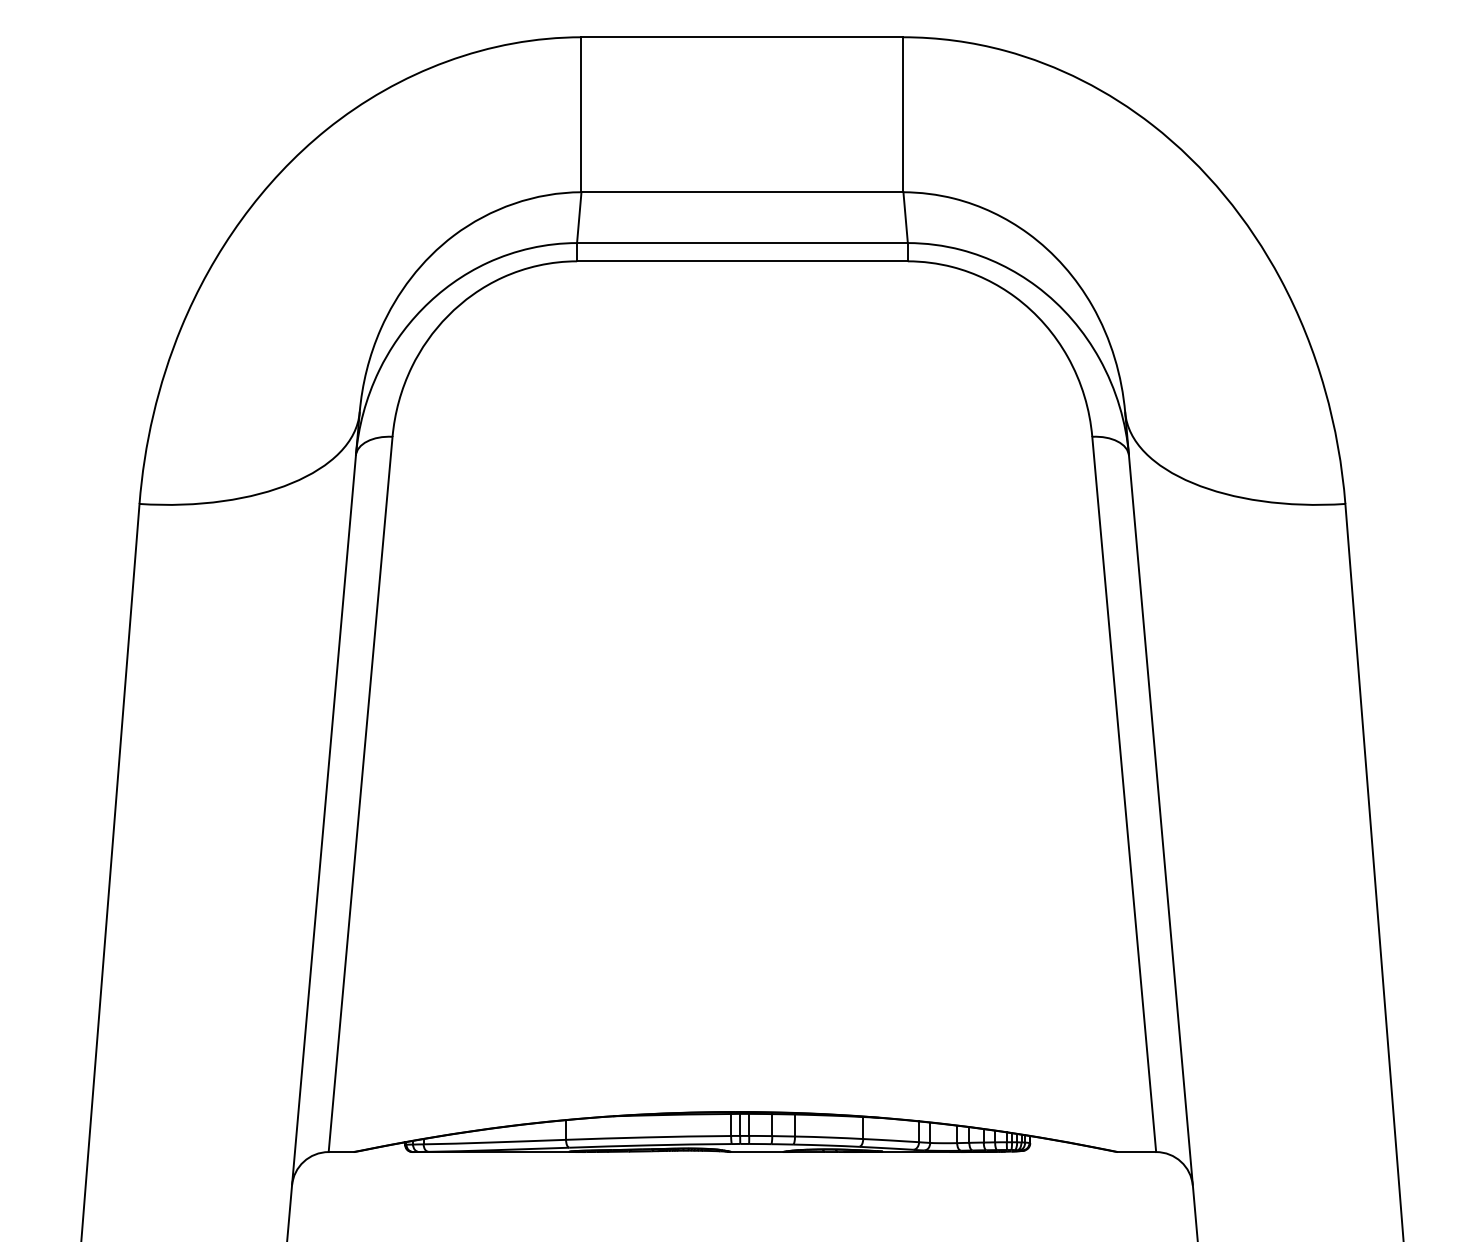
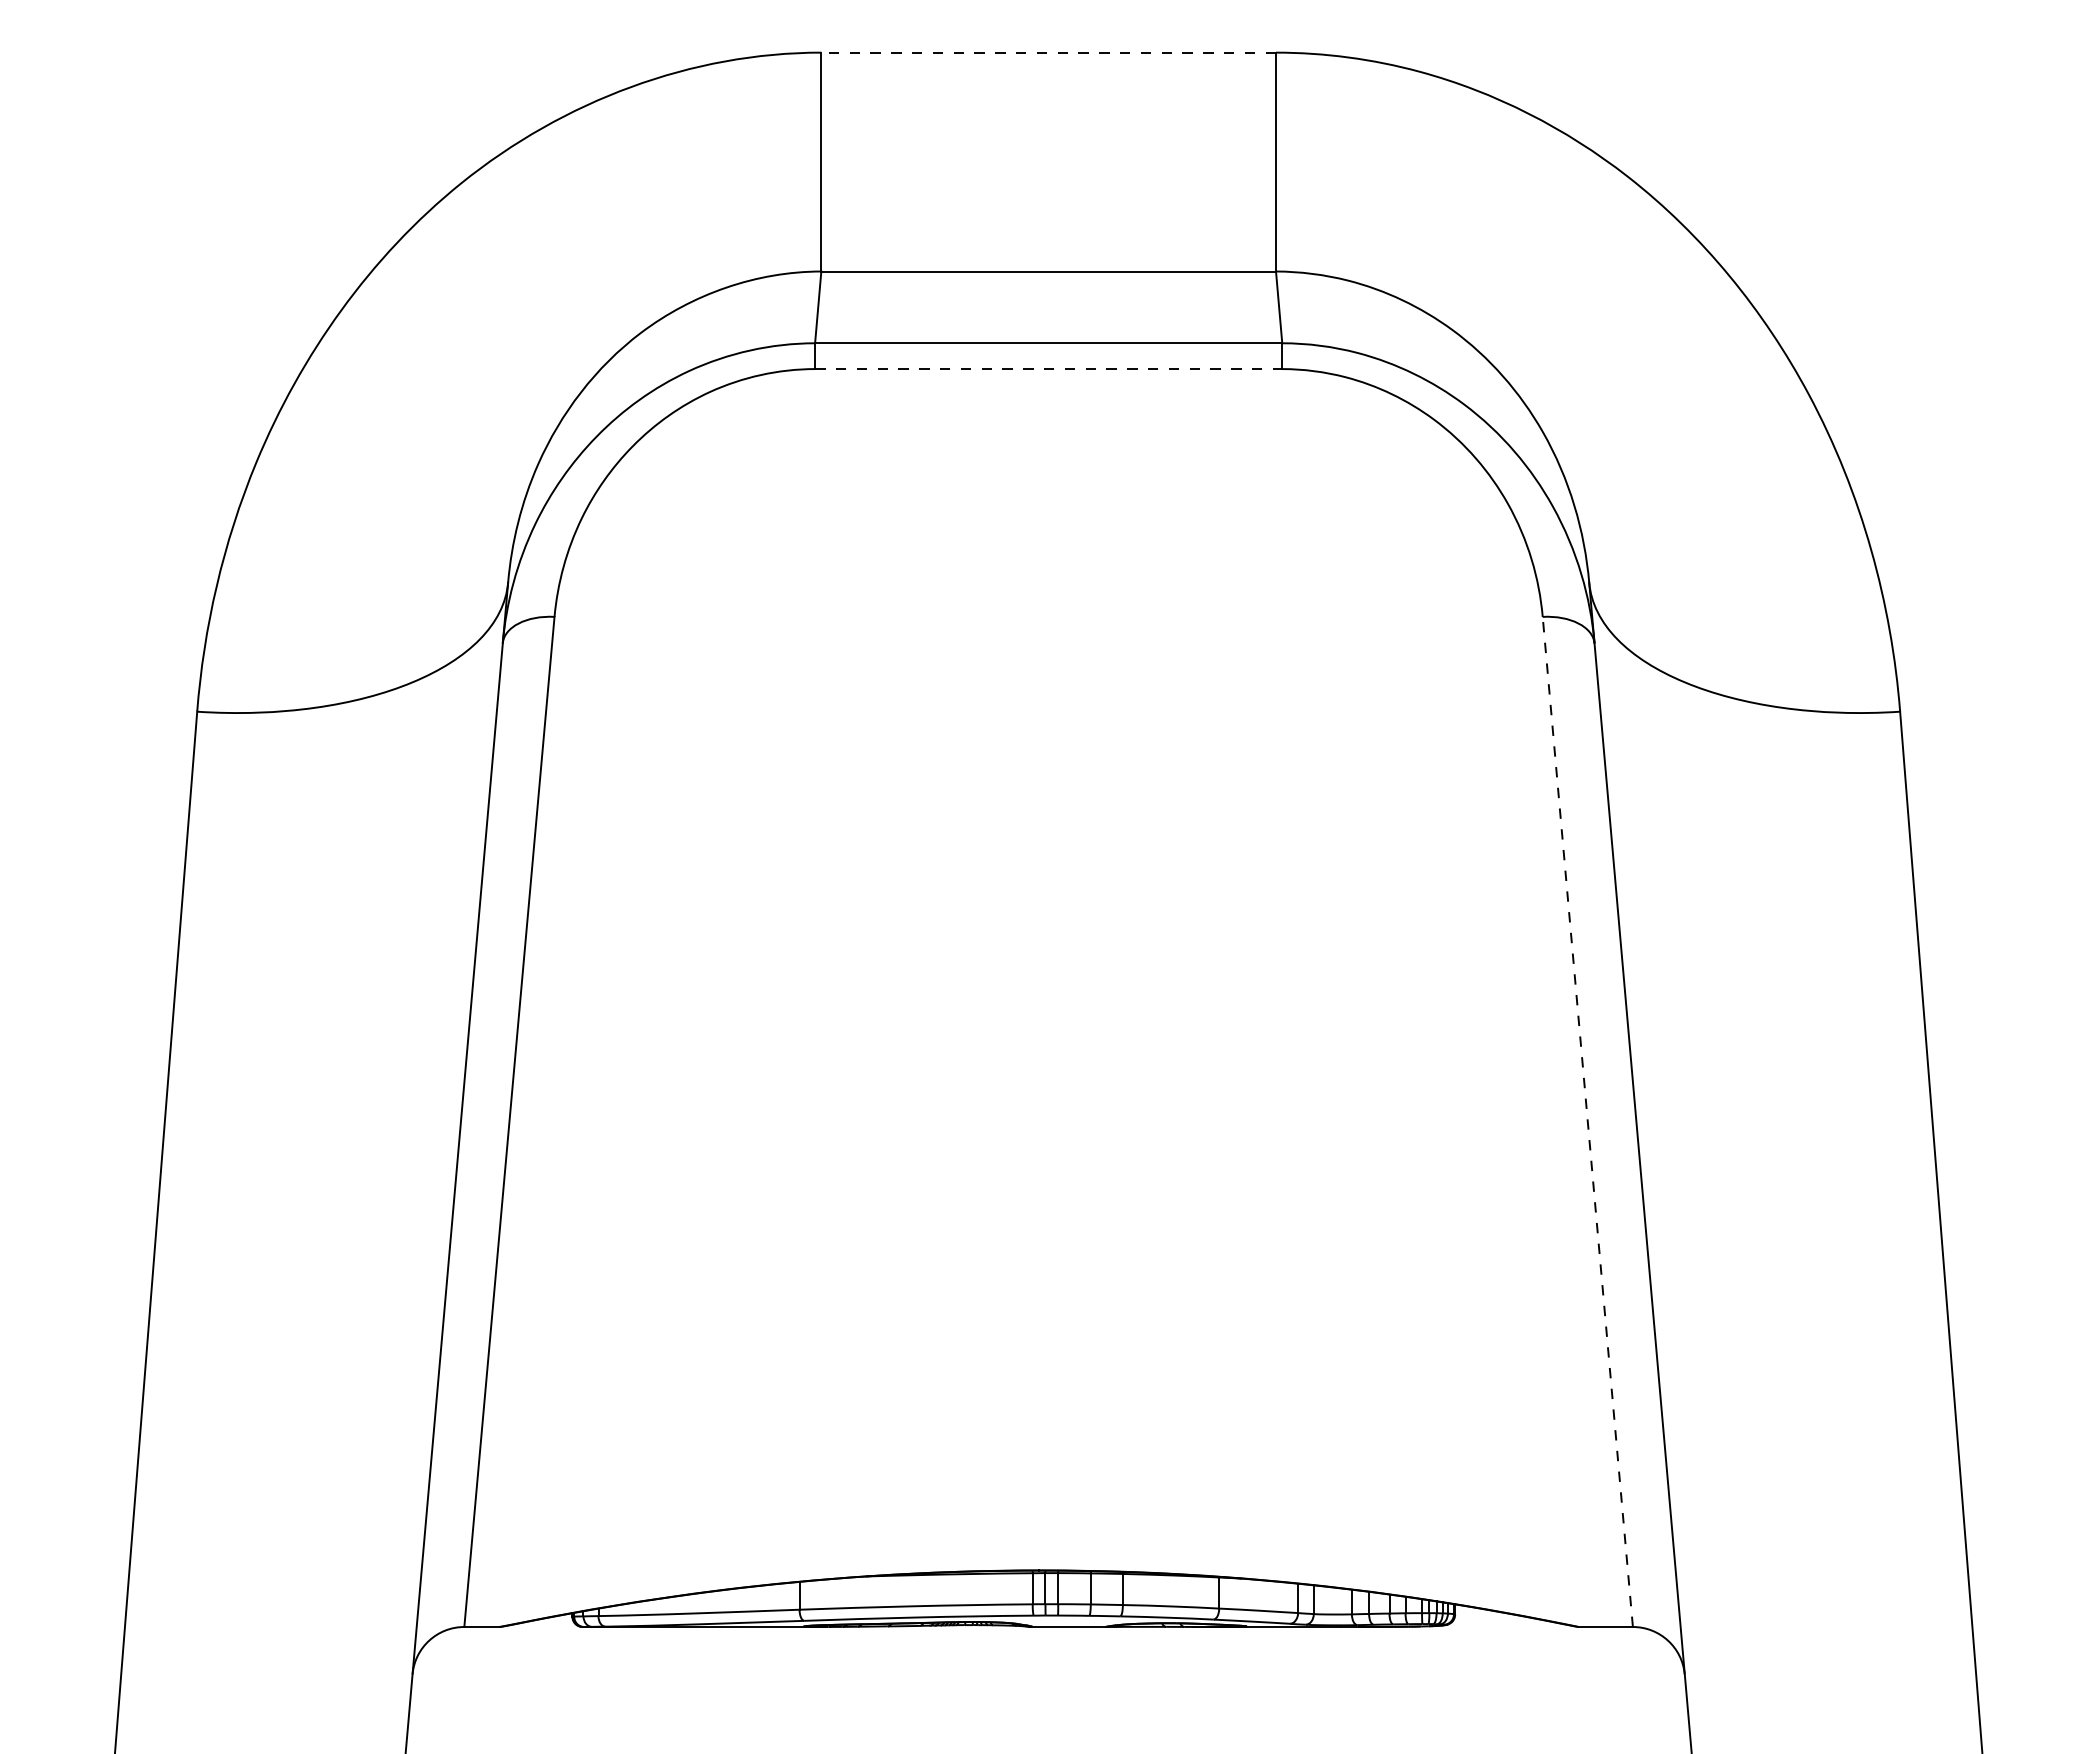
line: (742, 37) -> (1048, 52), solid -> dashed
line: (742, 261) -> (1048, 369), solid -> dashed
line: (1123, 794) -> (1587, 1121), solid -> dashed

